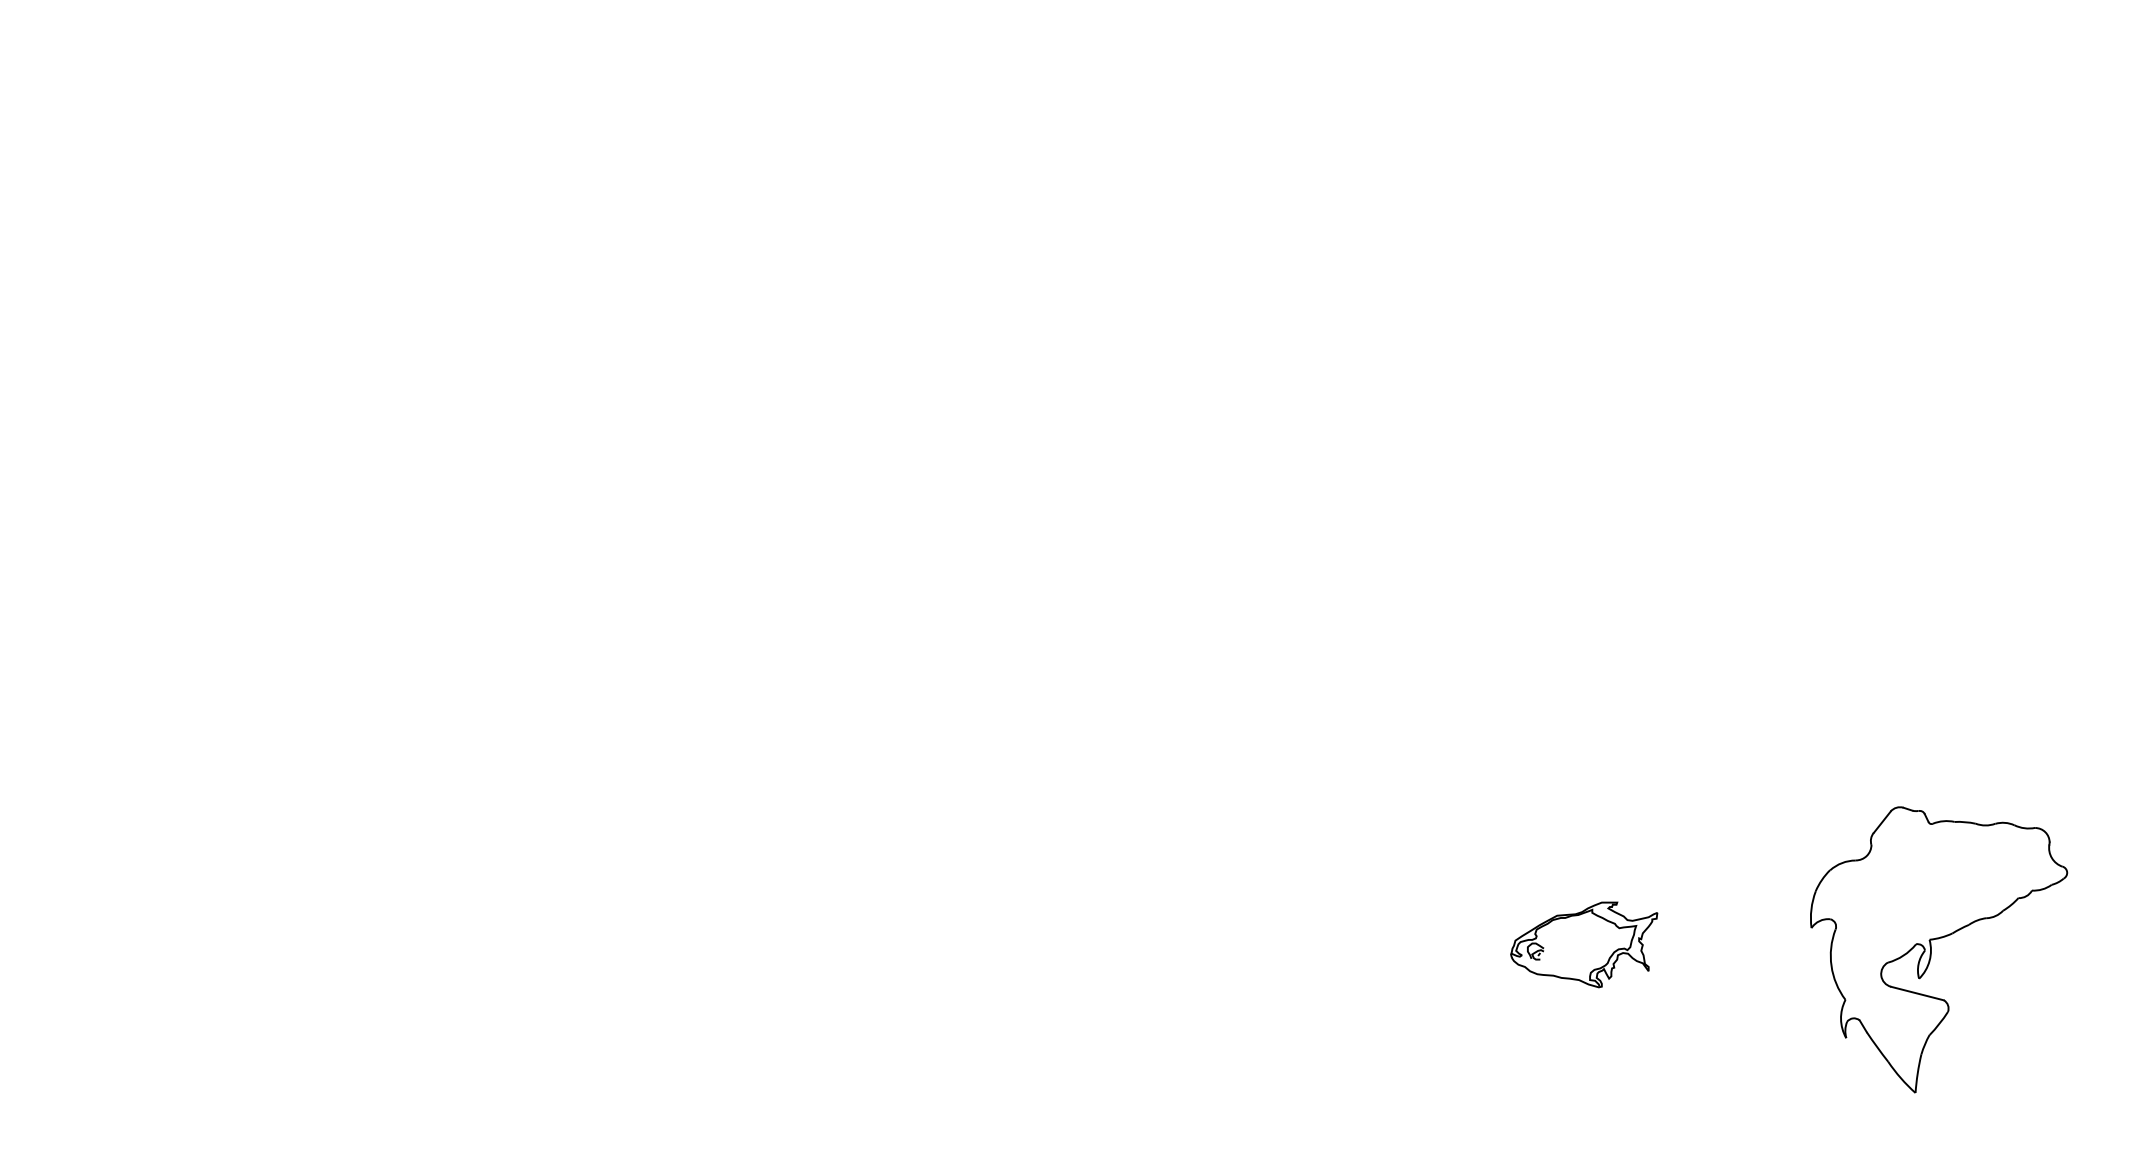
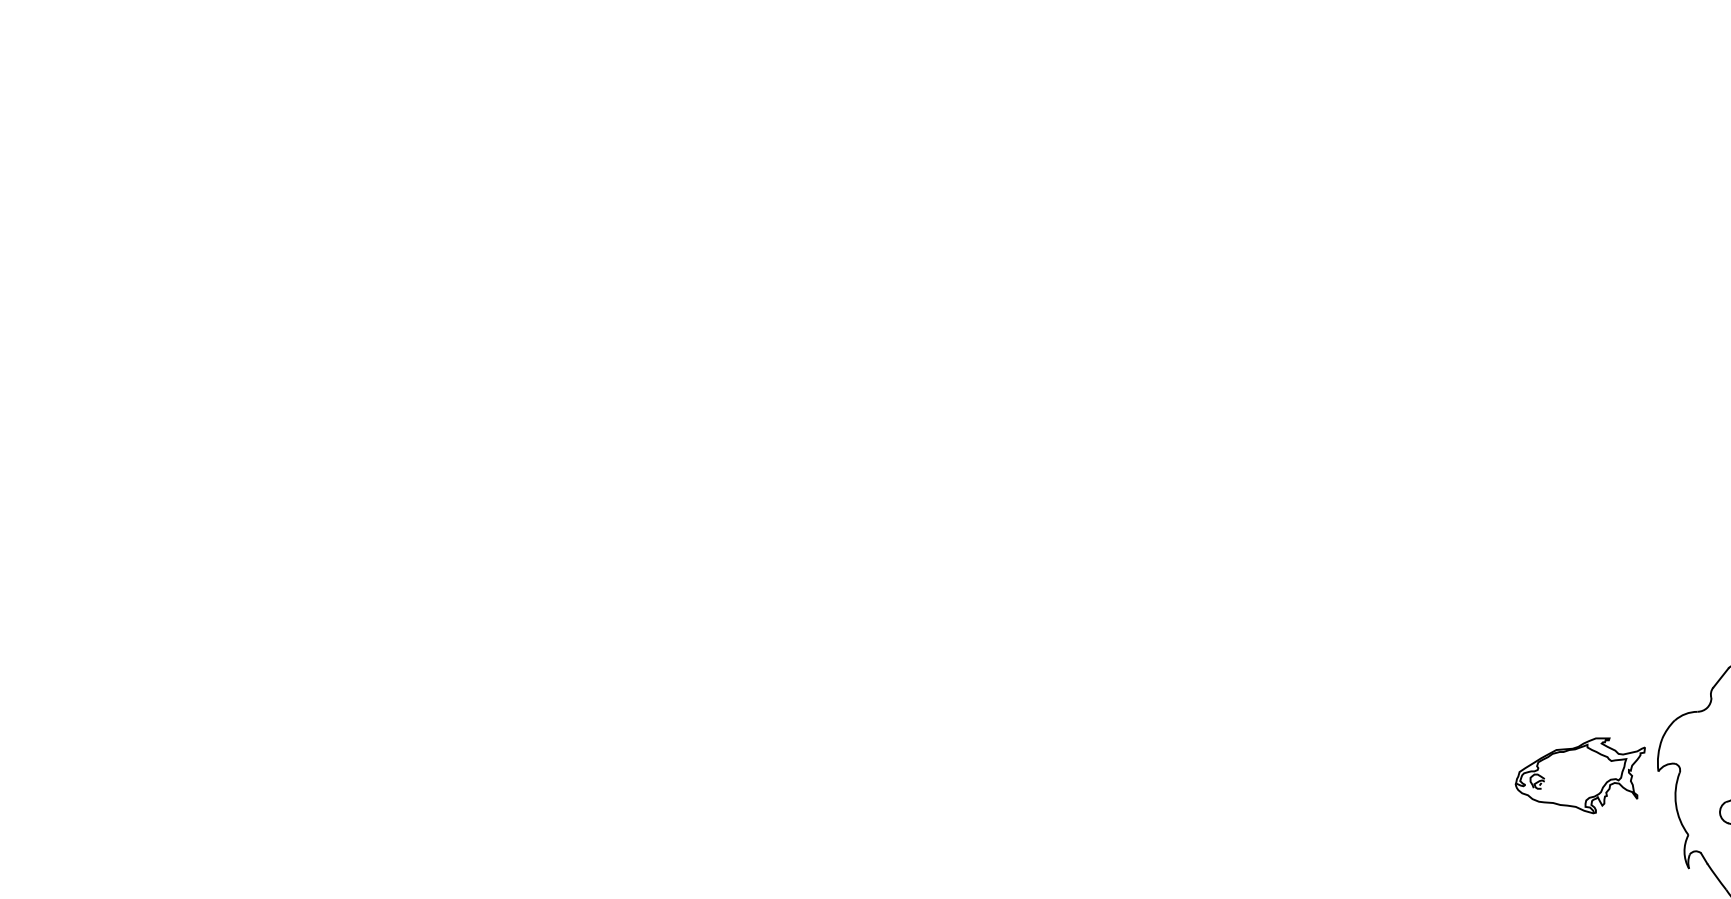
part: (1584, 944) -> (1580, 775), moved

